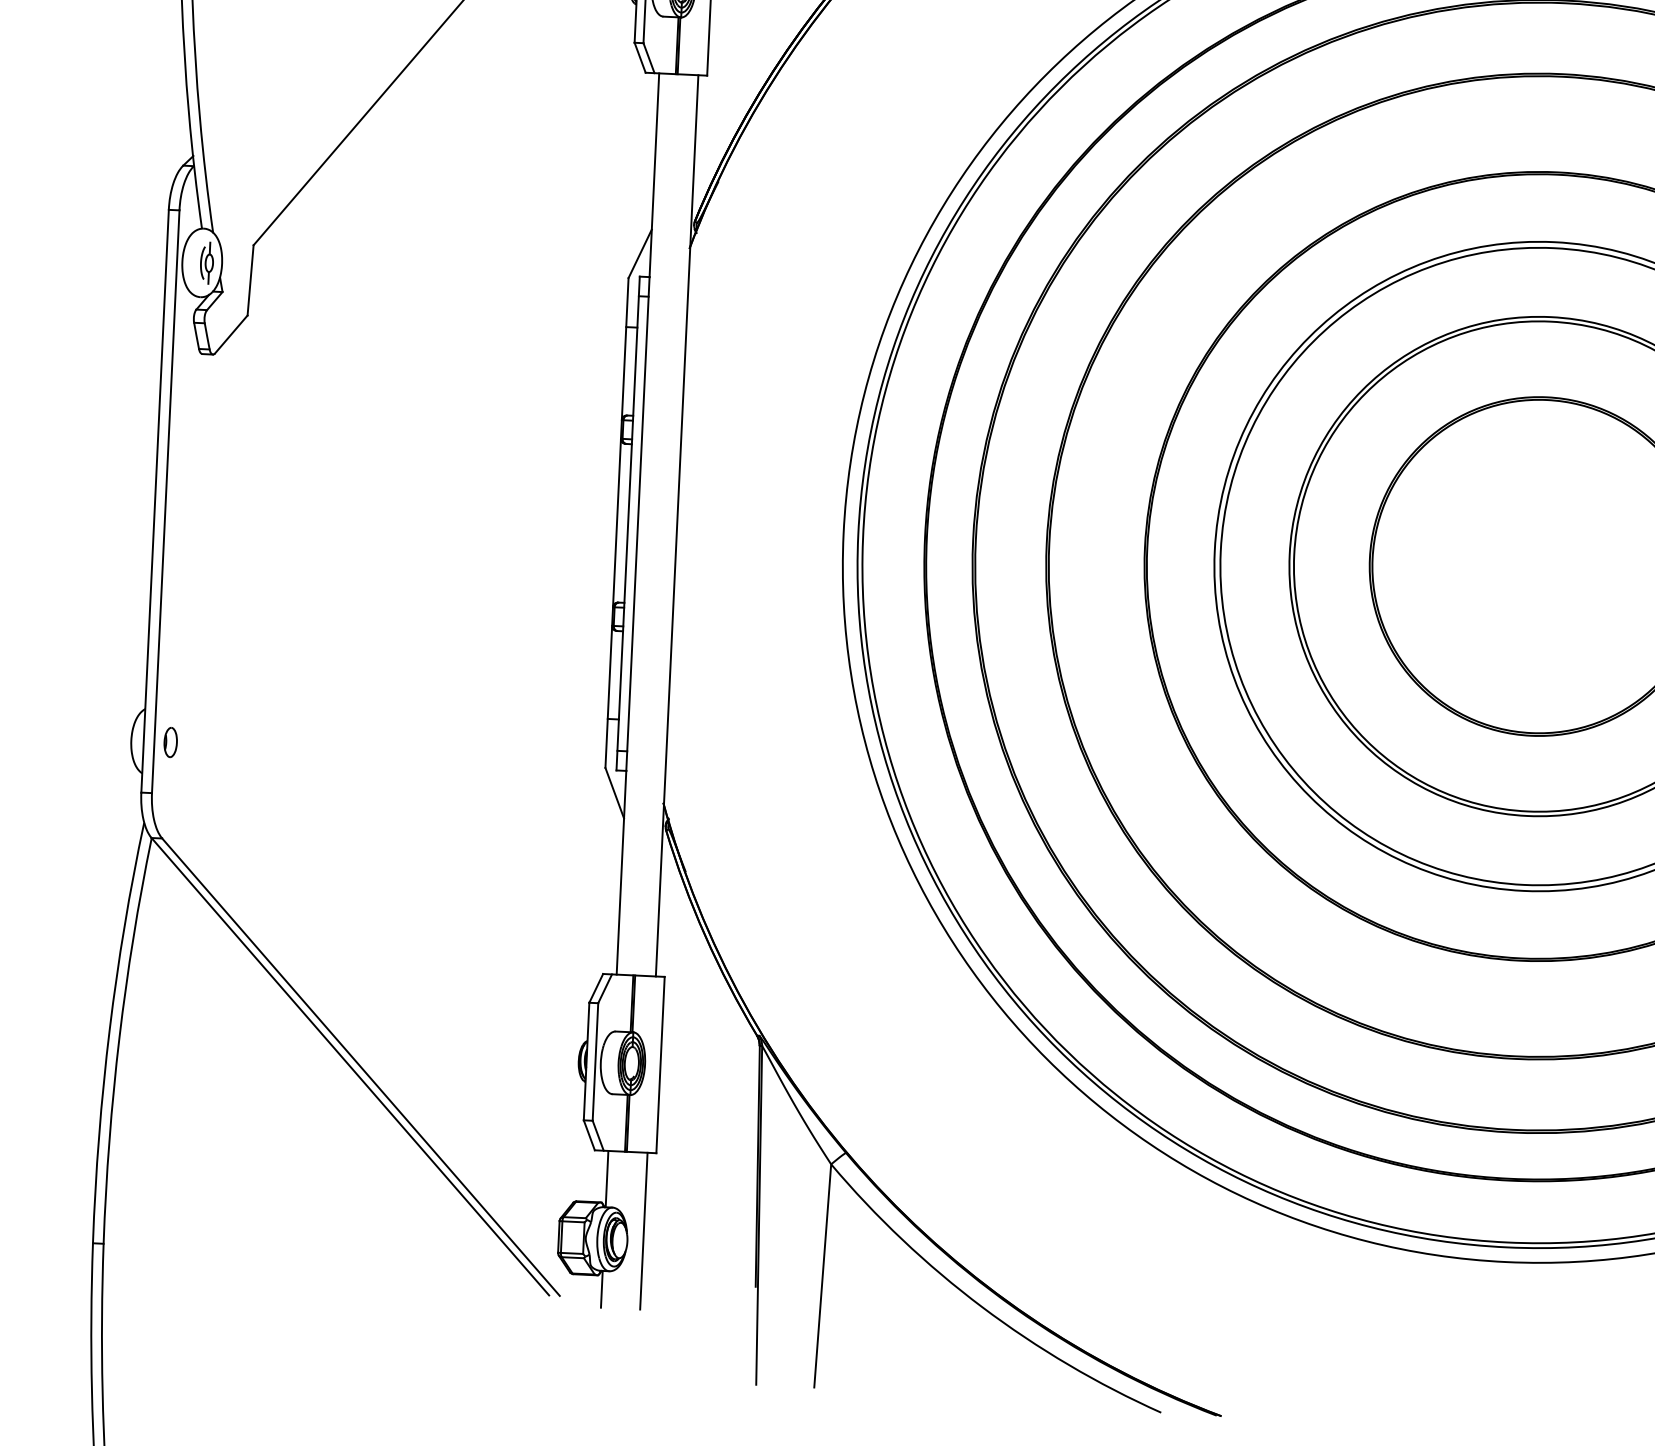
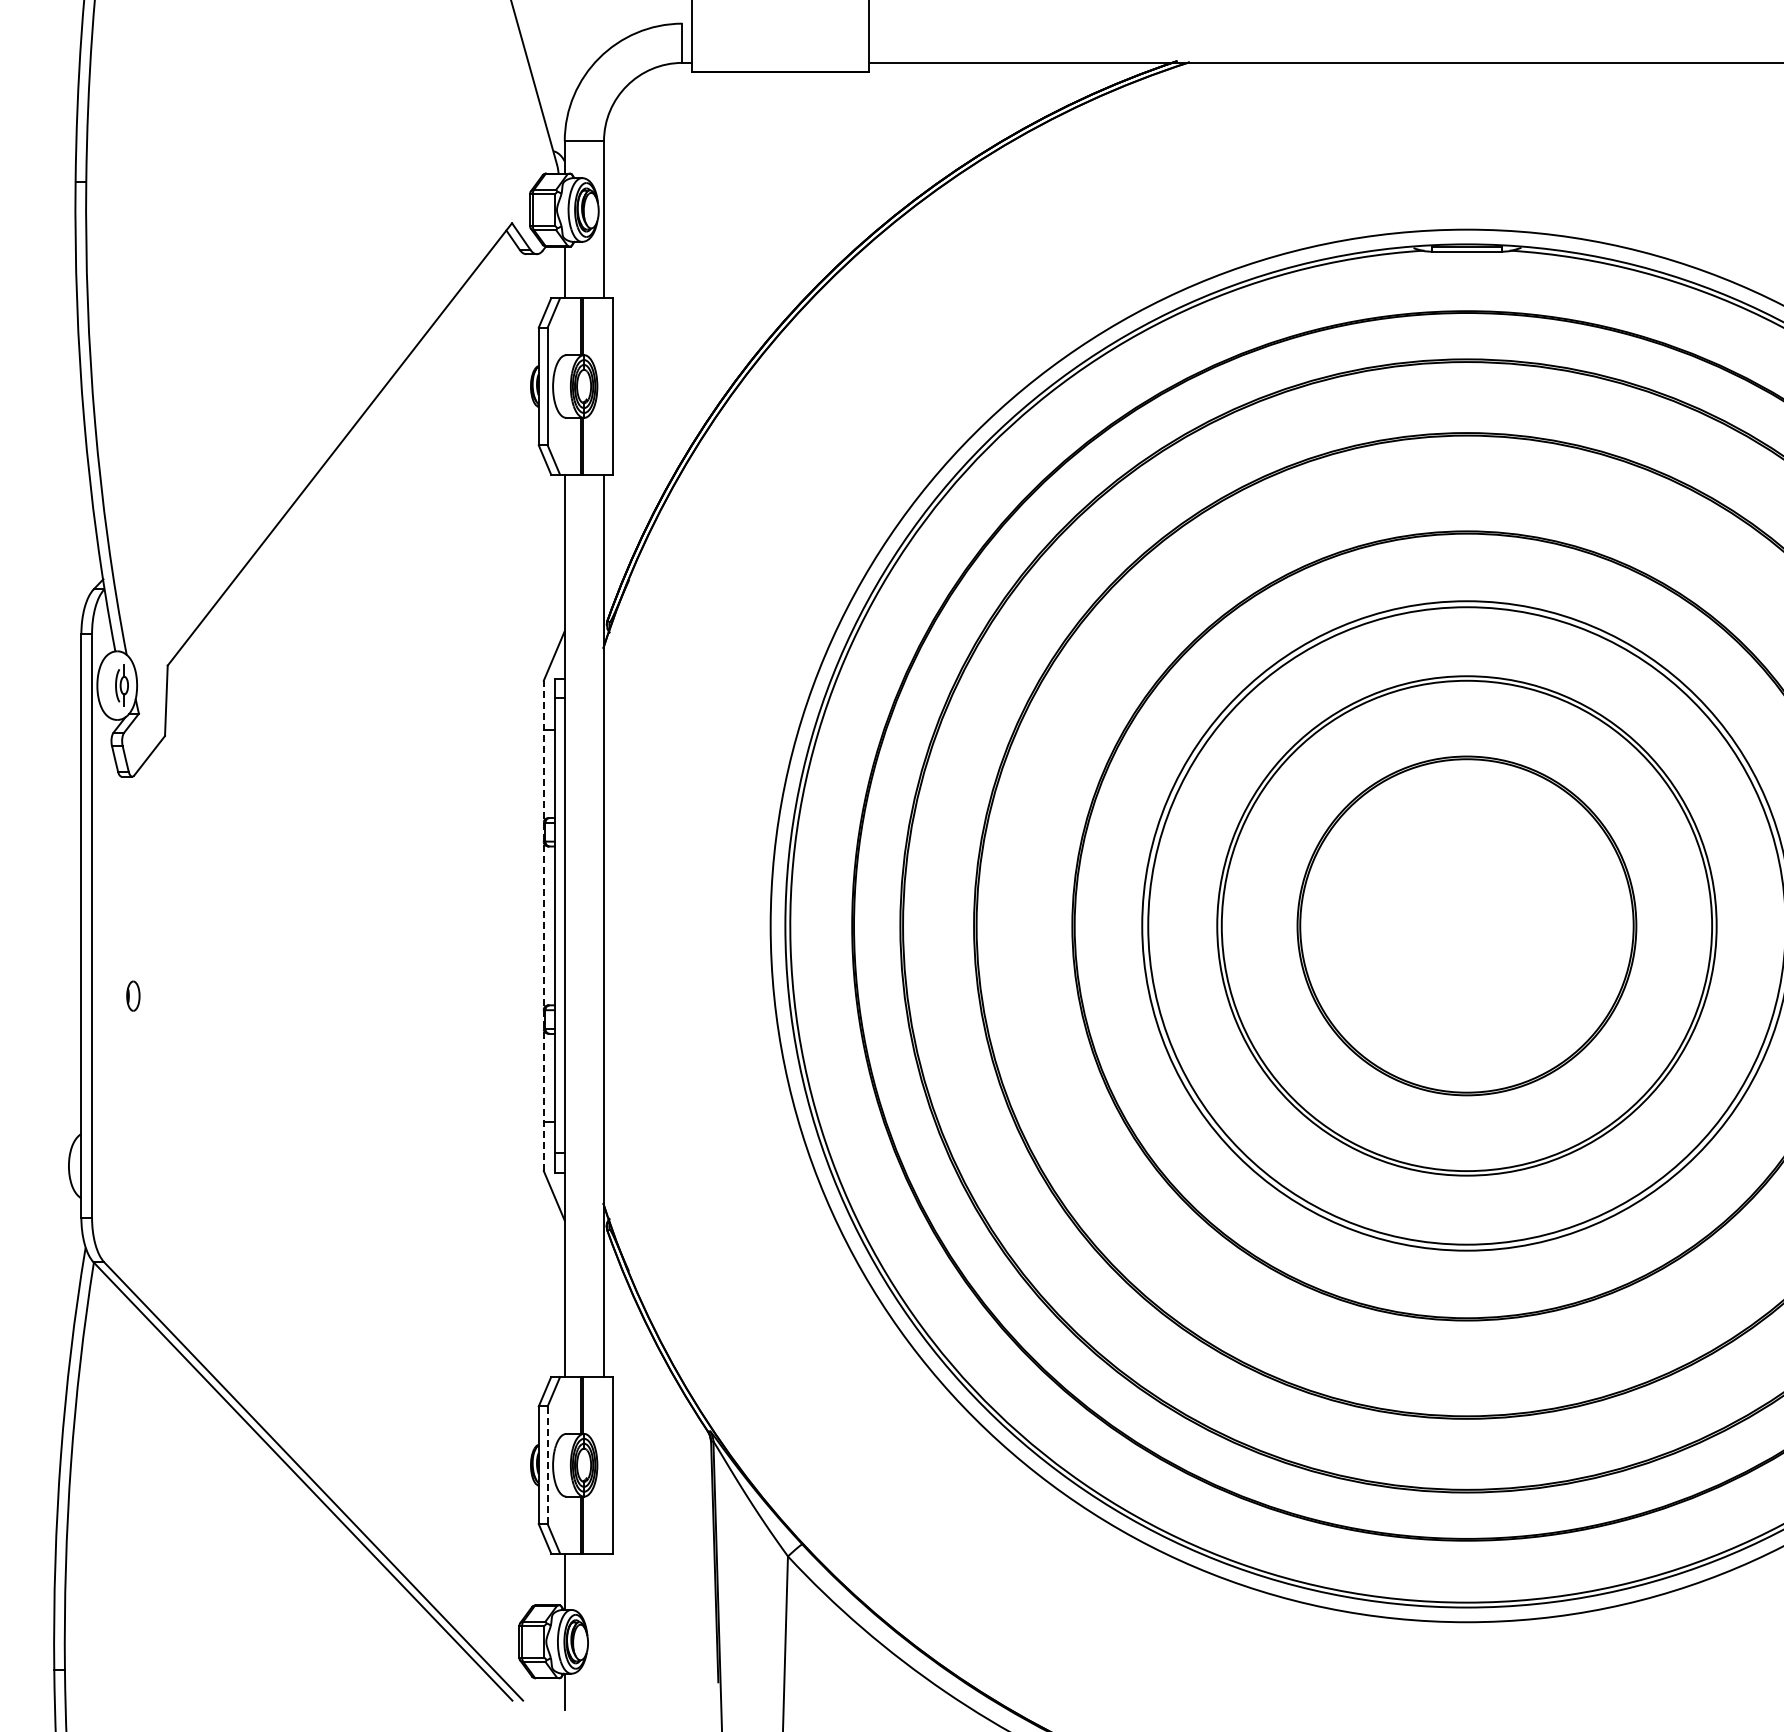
line: (616, 522) -> (543, 925), solid -> dashed
part: (170, 741) -> (133, 995), moved
line: (595, 1062) -> (547, 1465), solid -> dashed
line: (644, 1230) -> (604, 1631), removed

